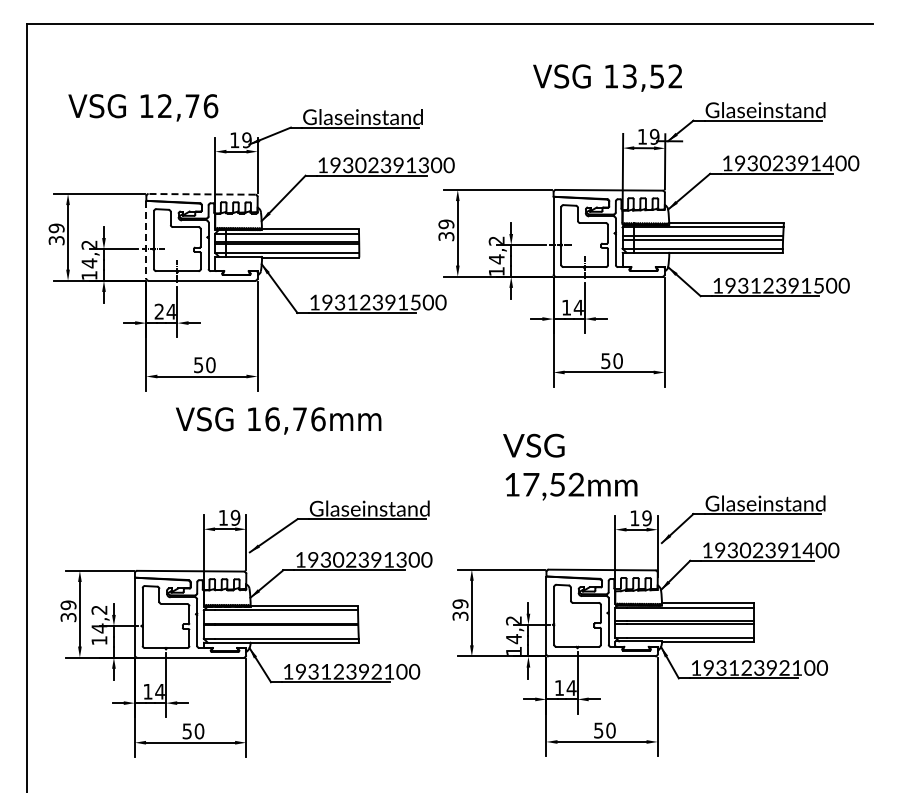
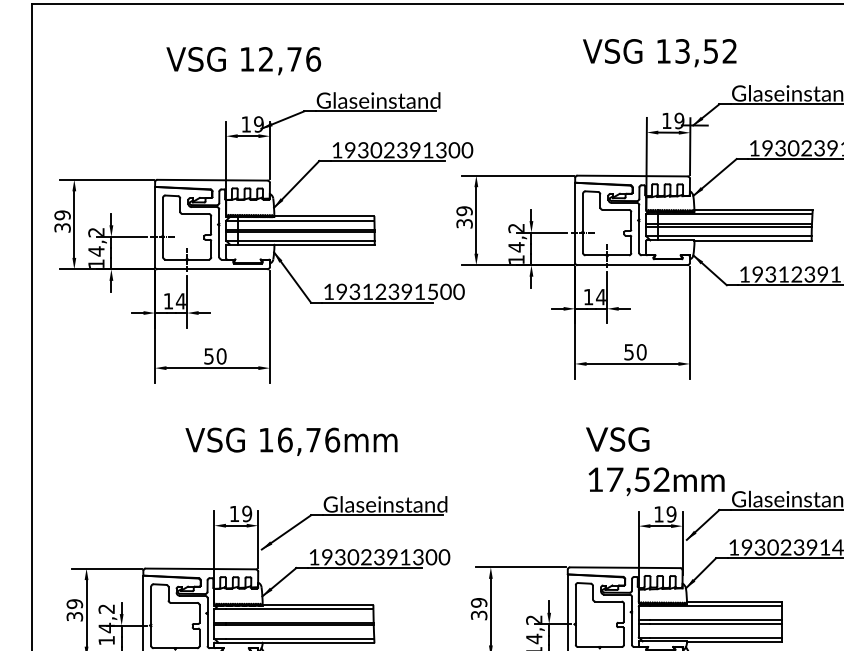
text: (607, 77) -> (659, 52), moved
text: (143, 107) -> (243, 60), moved
line: (201, 194) -> (211, 180), dashed -> solid
line: (146, 240) -> (155, 227), dashed -> solid
text: (158, 311) -> (167, 301), 24 -> 14
text: (278, 420) -> (291, 441), moved
text: (570, 466) -> (655, 460), moved

